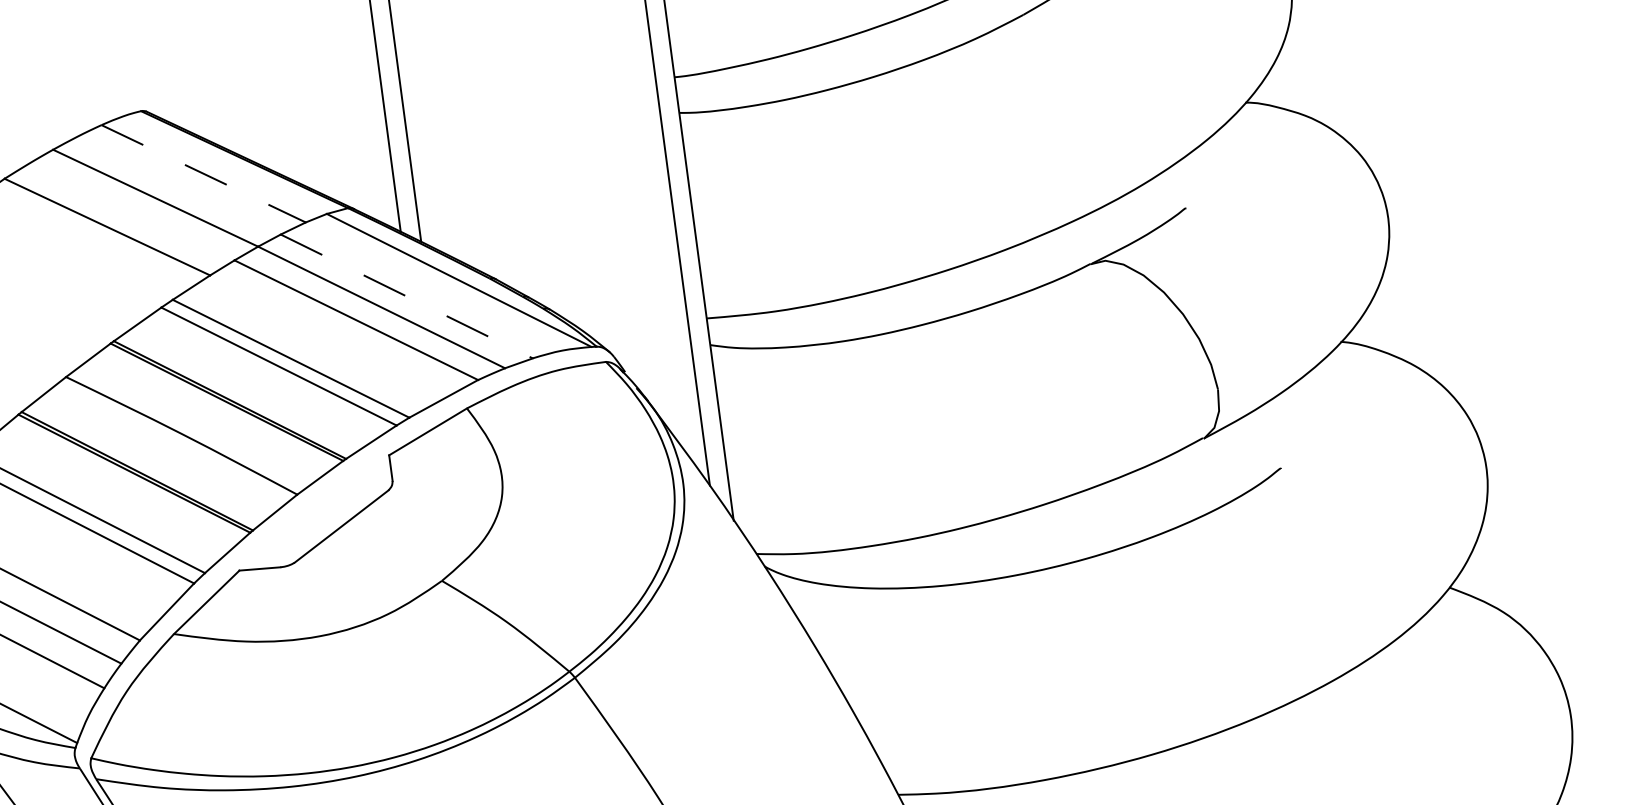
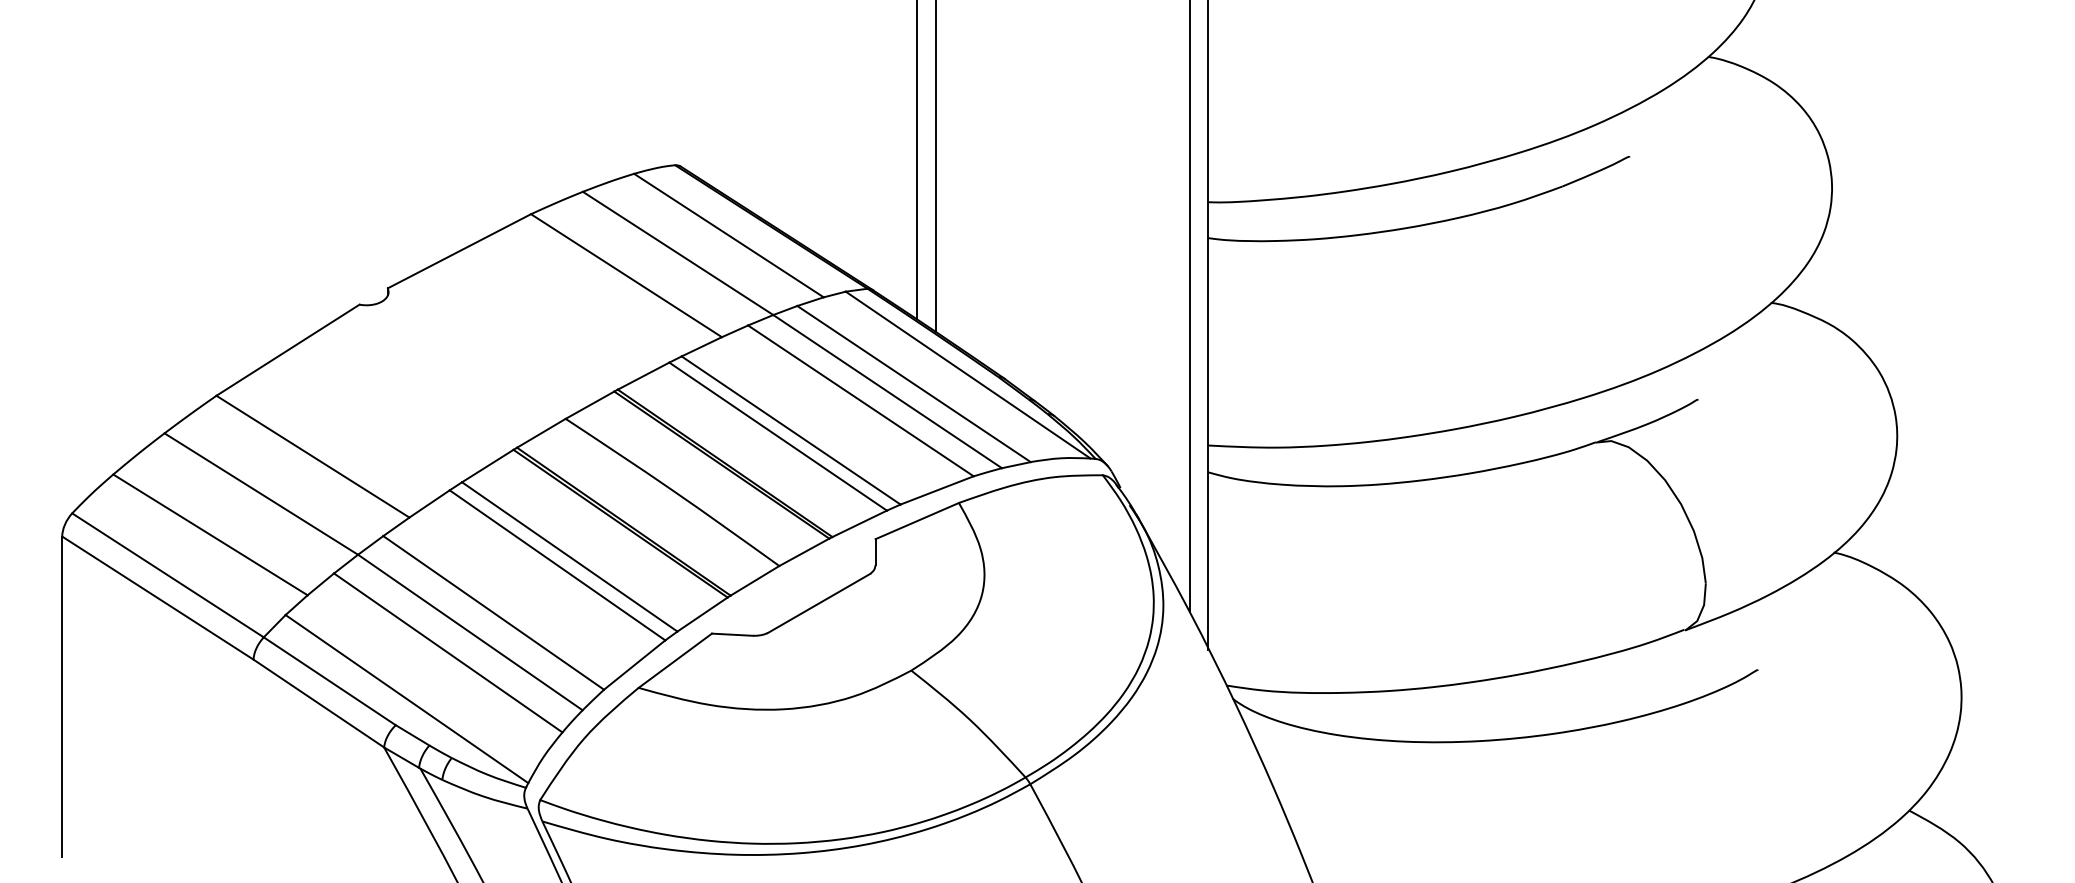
line: (204, 173) -> (729, 235), dashed -> solid
line: (407, 296) -> (914, 384), dashed -> solid

